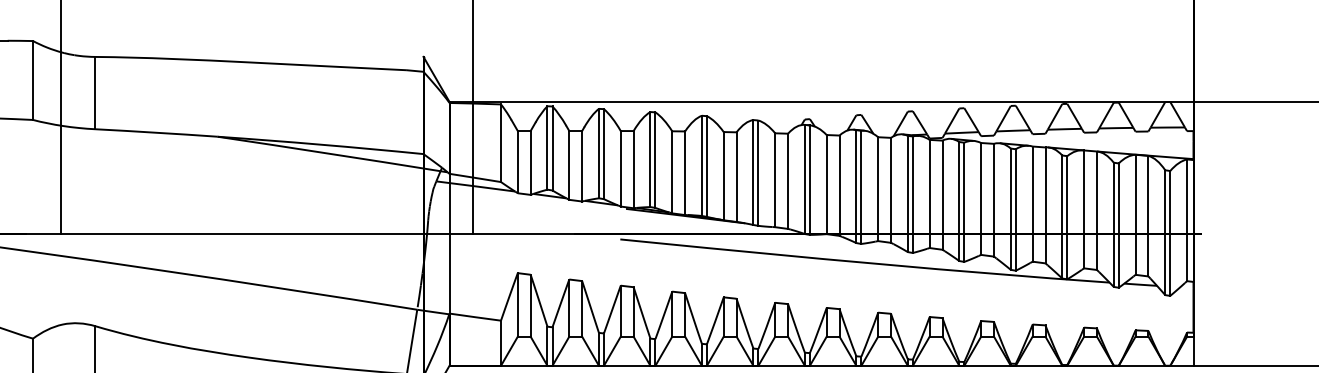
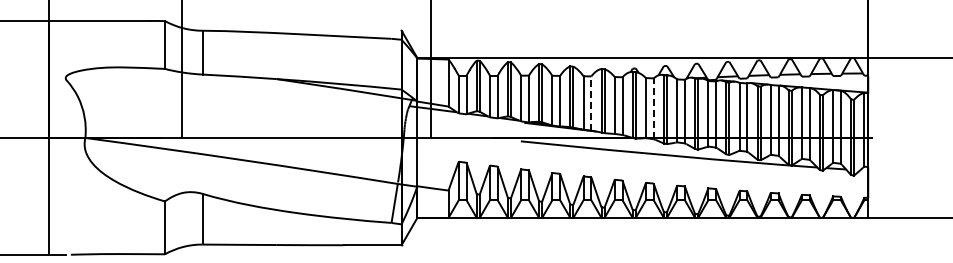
line: (736, 176) -> (591, 103), solid -> dashed
line: (839, 185) -> (653, 108), solid -> dashed

